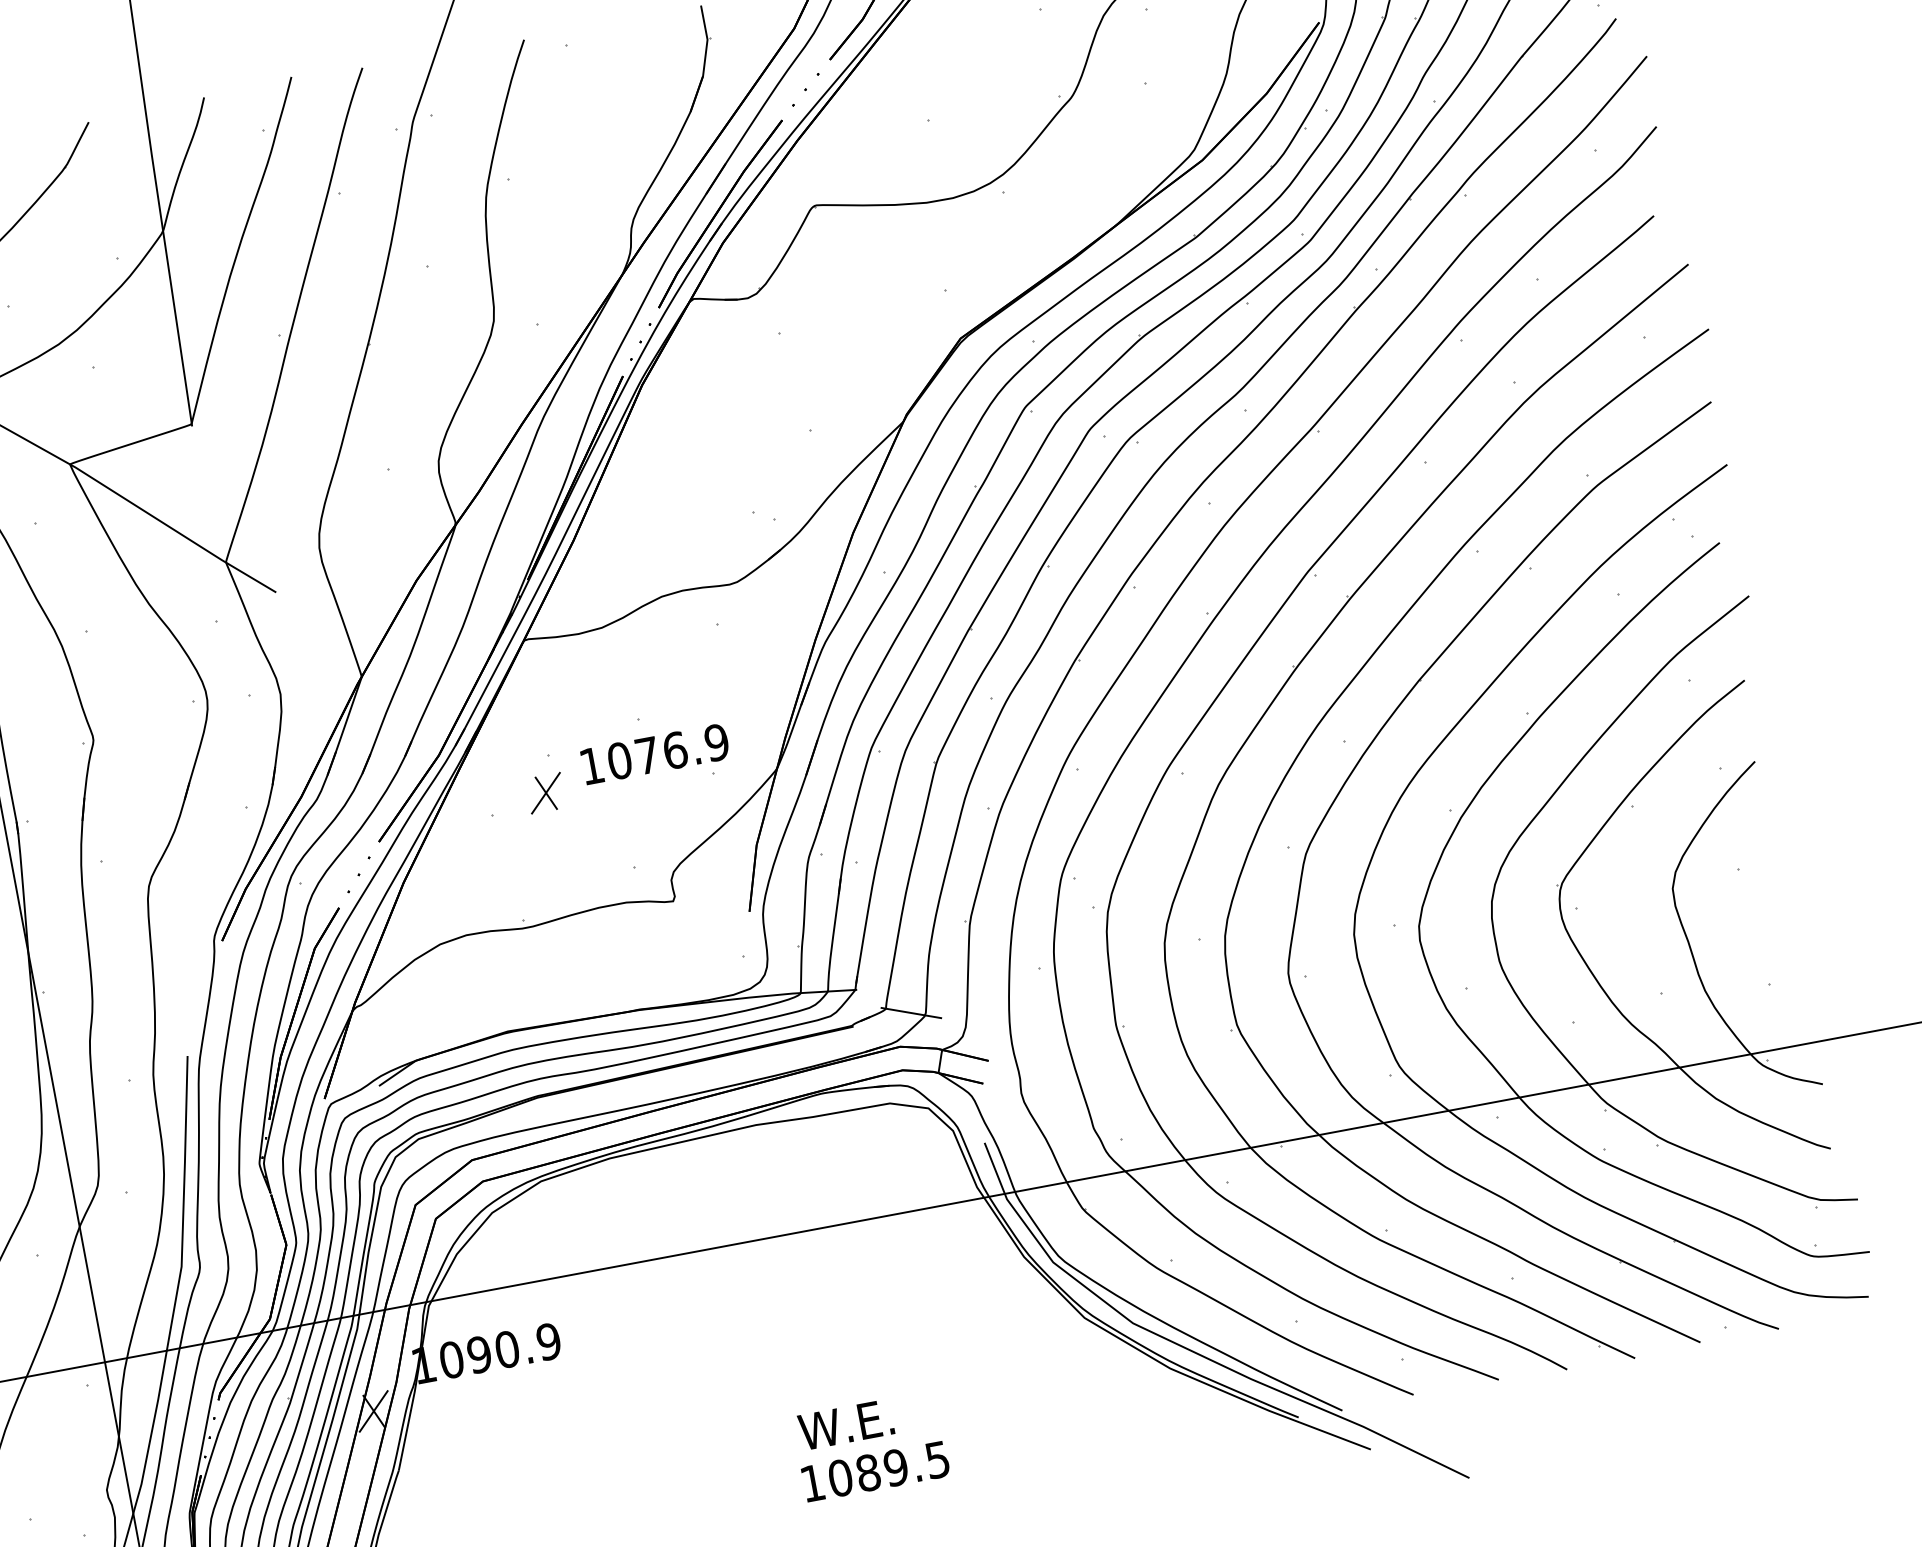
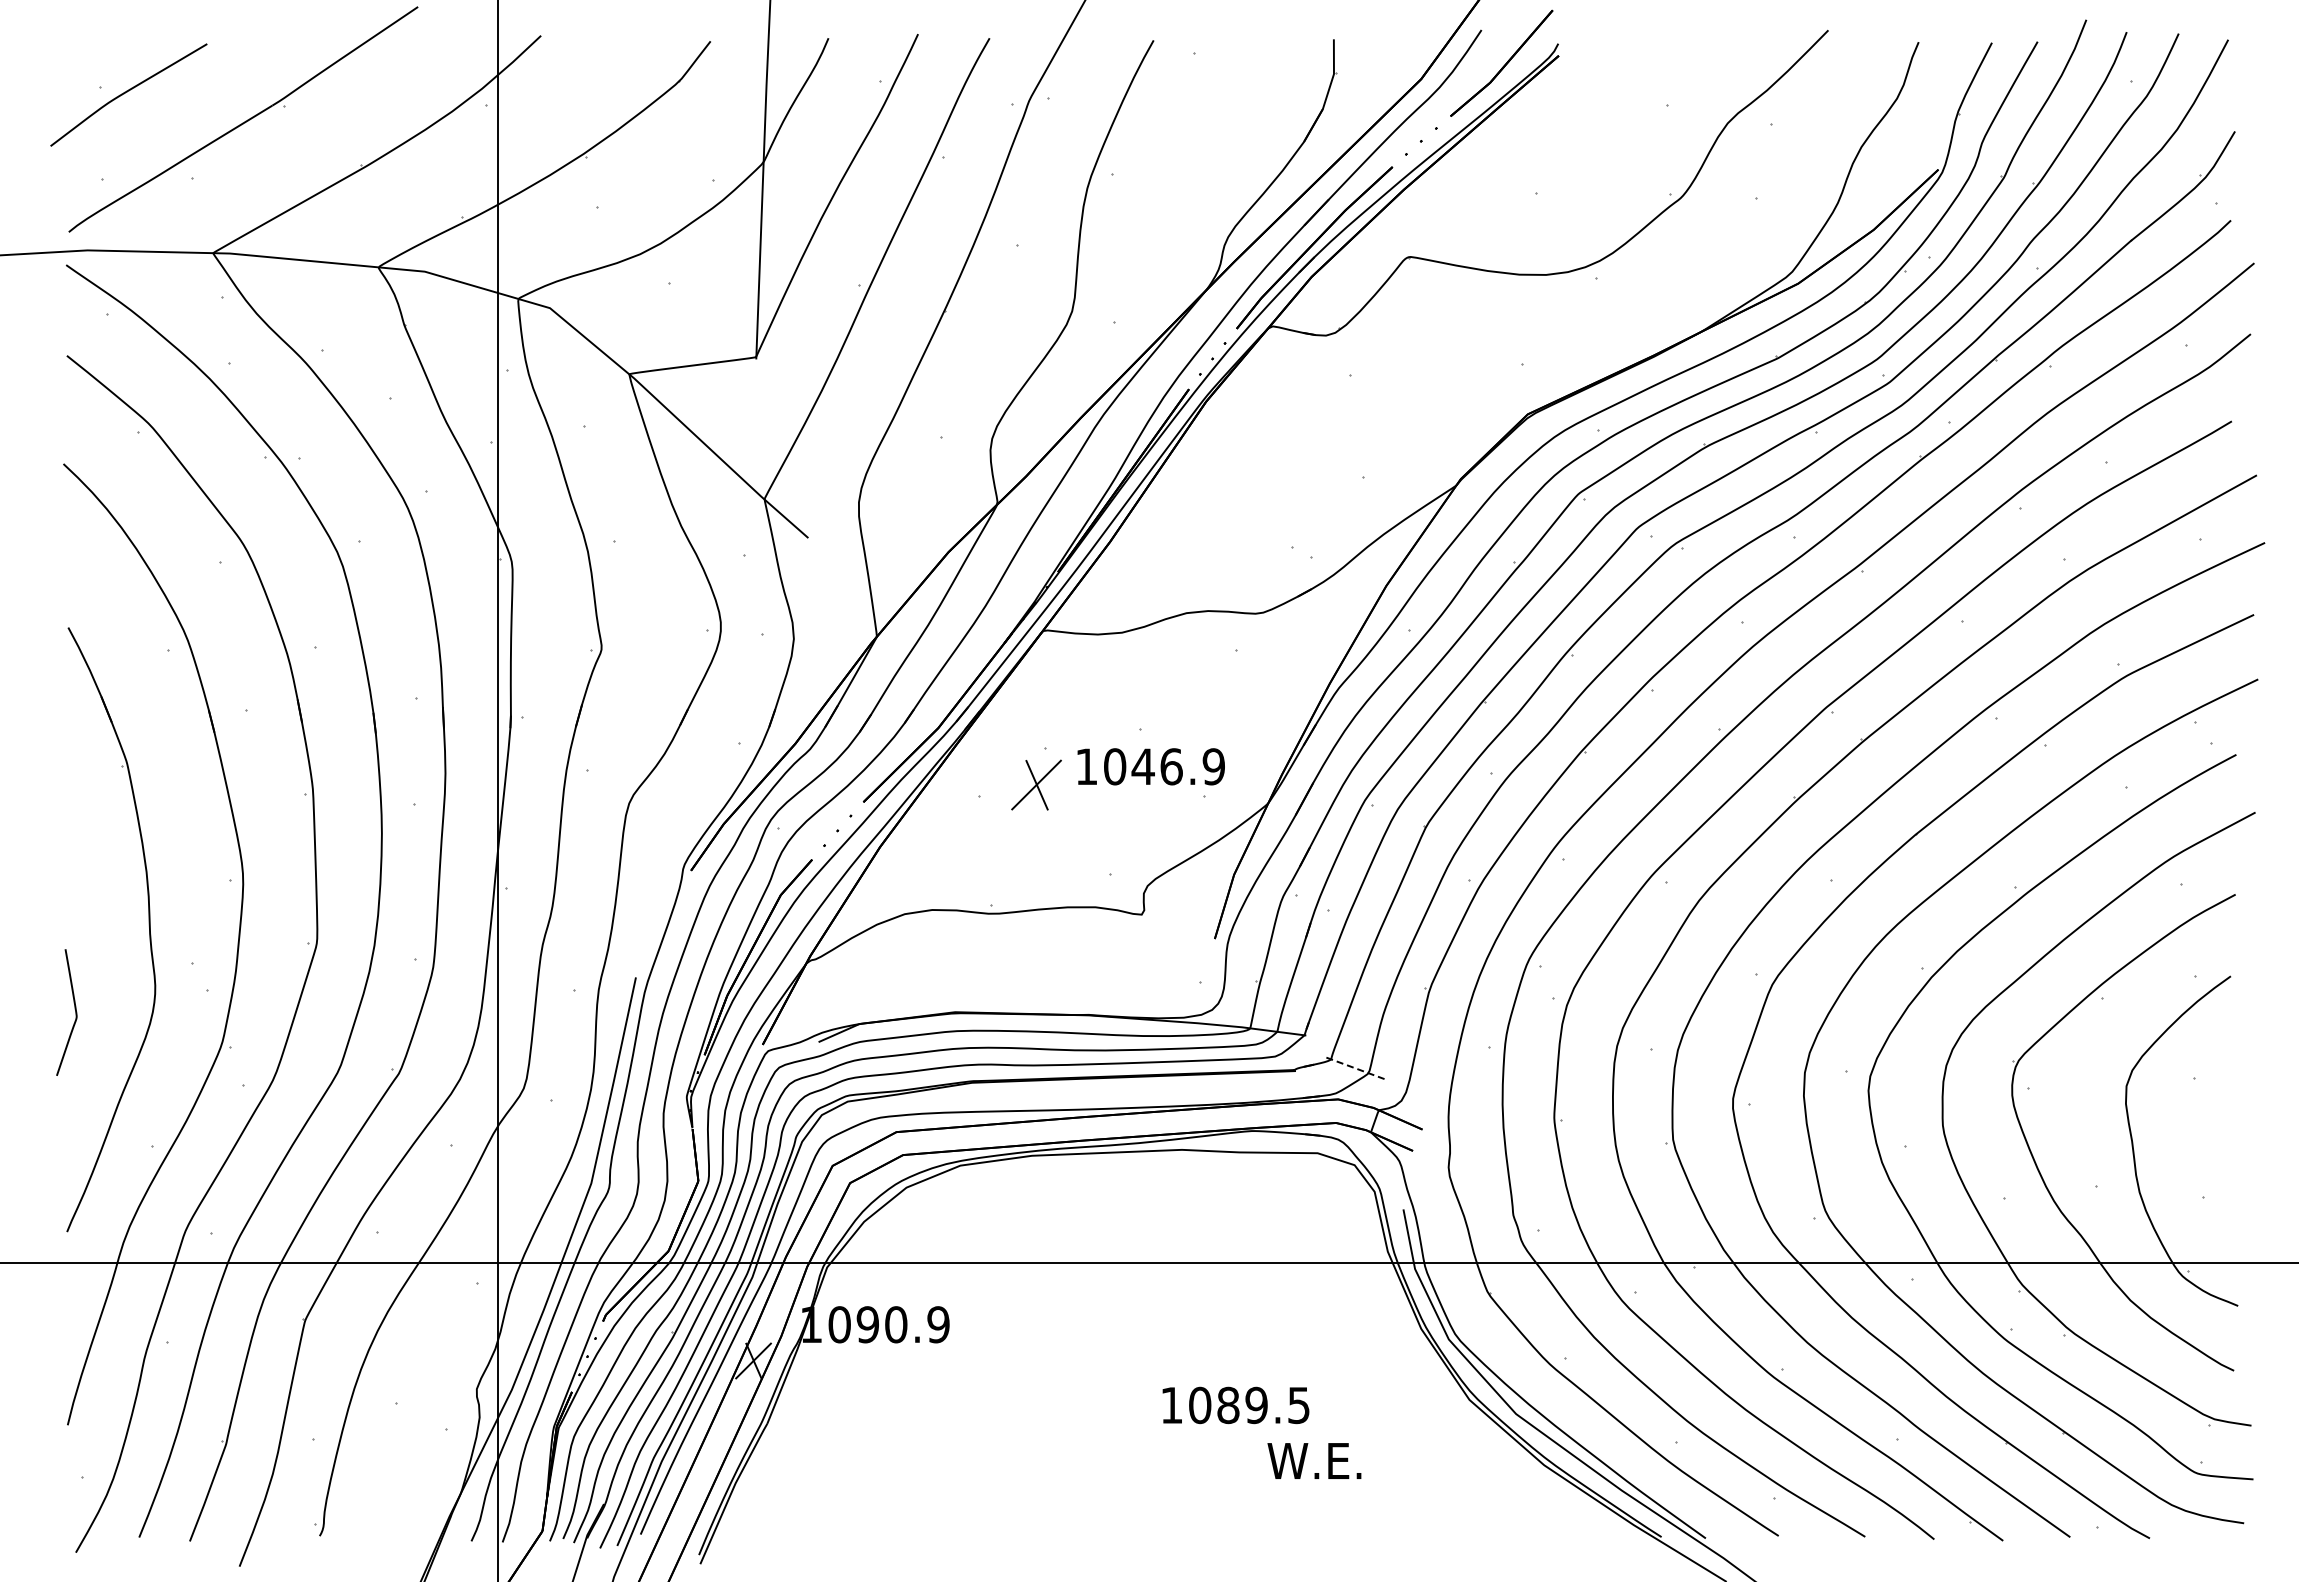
text: (646, 755) -> (1142, 766), 1076.9 -> 1046.9
part: (545, 792) -> (1036, 784), size x1.4
line: (910, 1013) -> (1354, 1068), solid -> dashed
text: (846, 1424) -> (1314, 1460), moved
text: (875, 1471) -> (1235, 1405), moved

